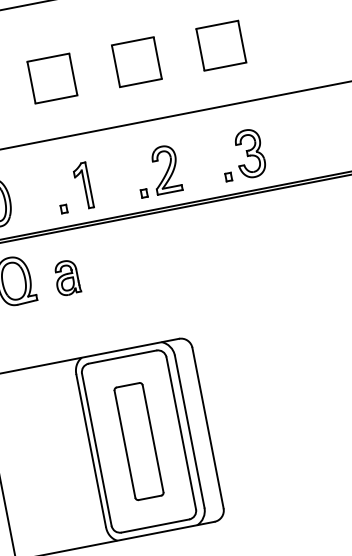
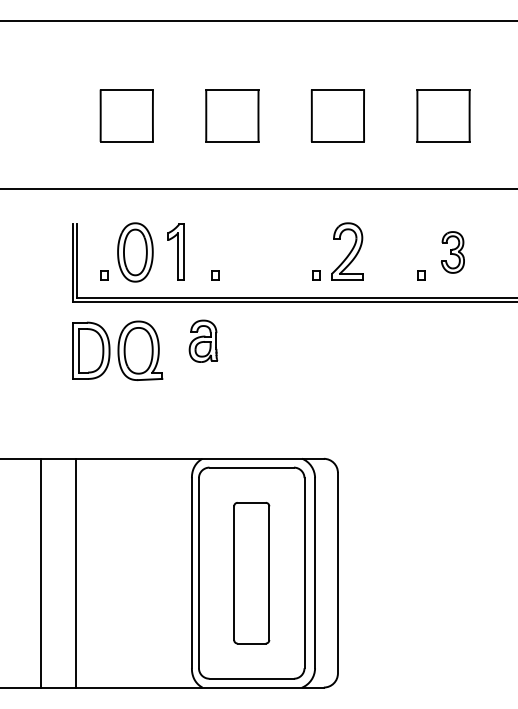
part: (249, 153) -> (452, 252), size x0.7
part: (82, 185) -> (175, 251), moved
part: (67, 277) -> (203, 340), moved

